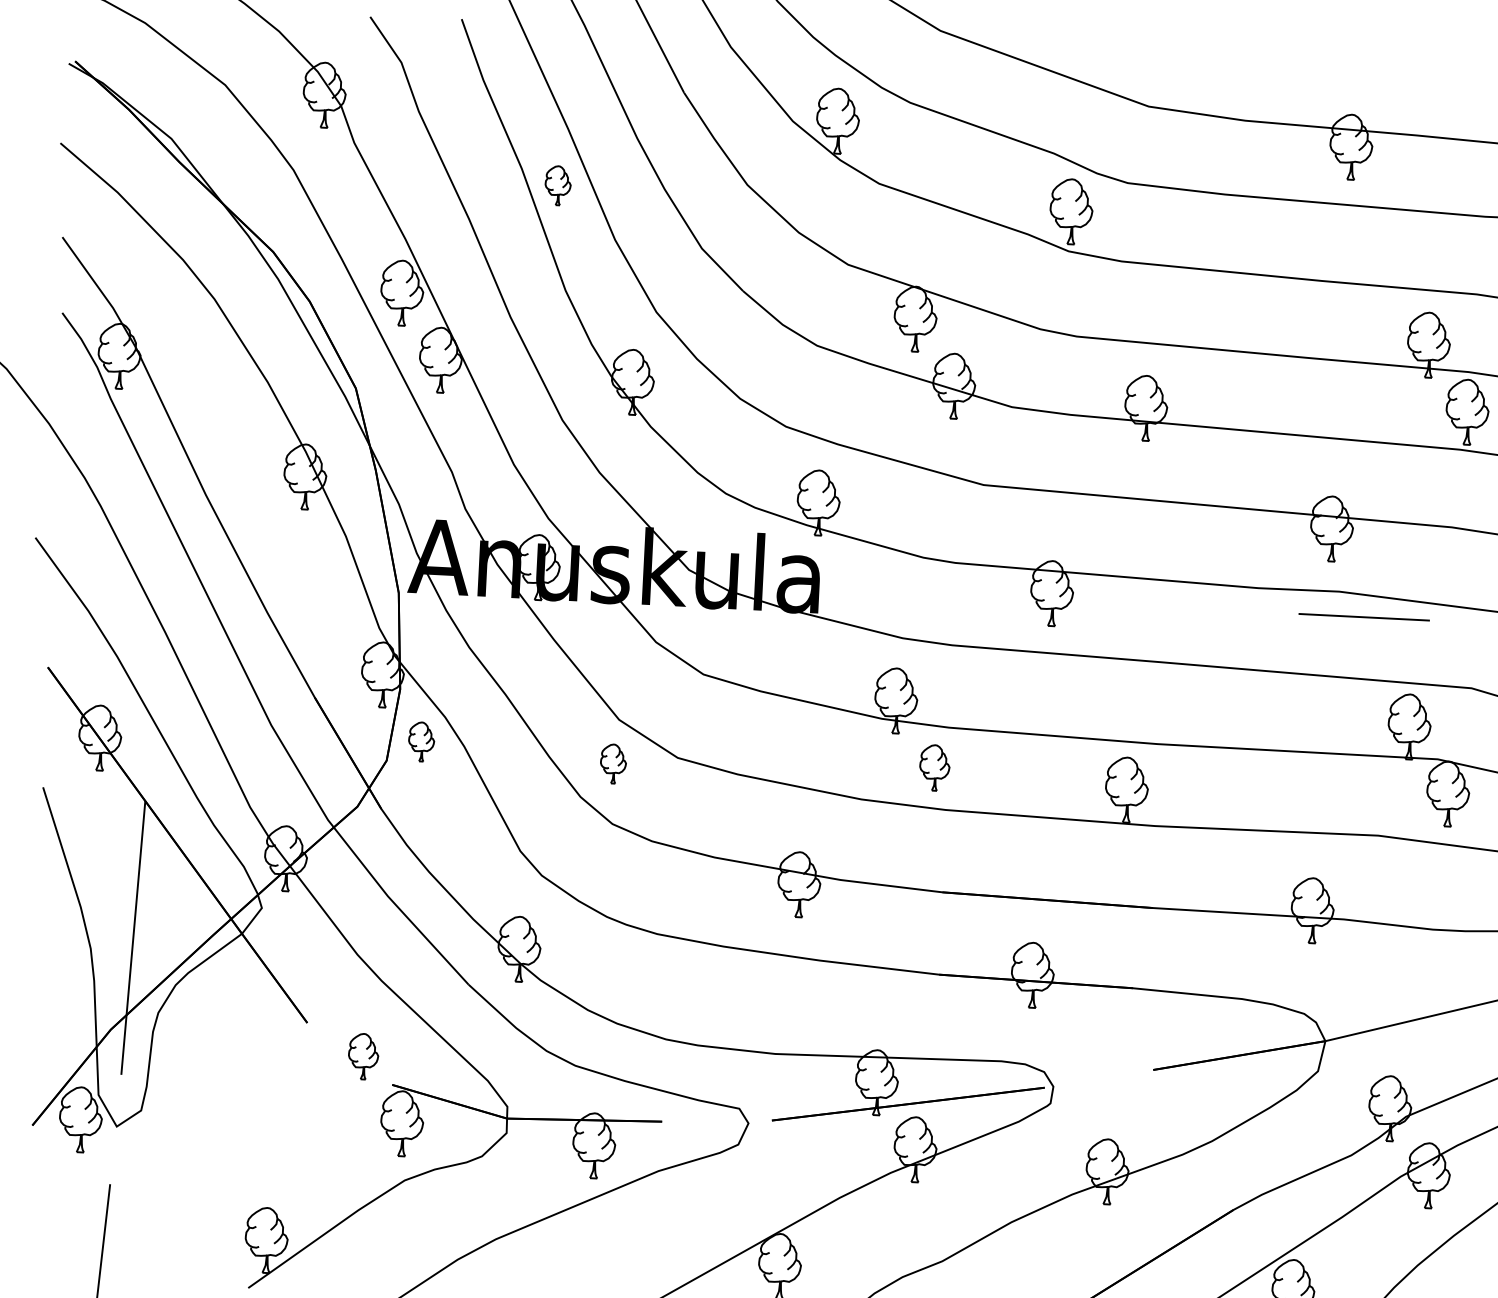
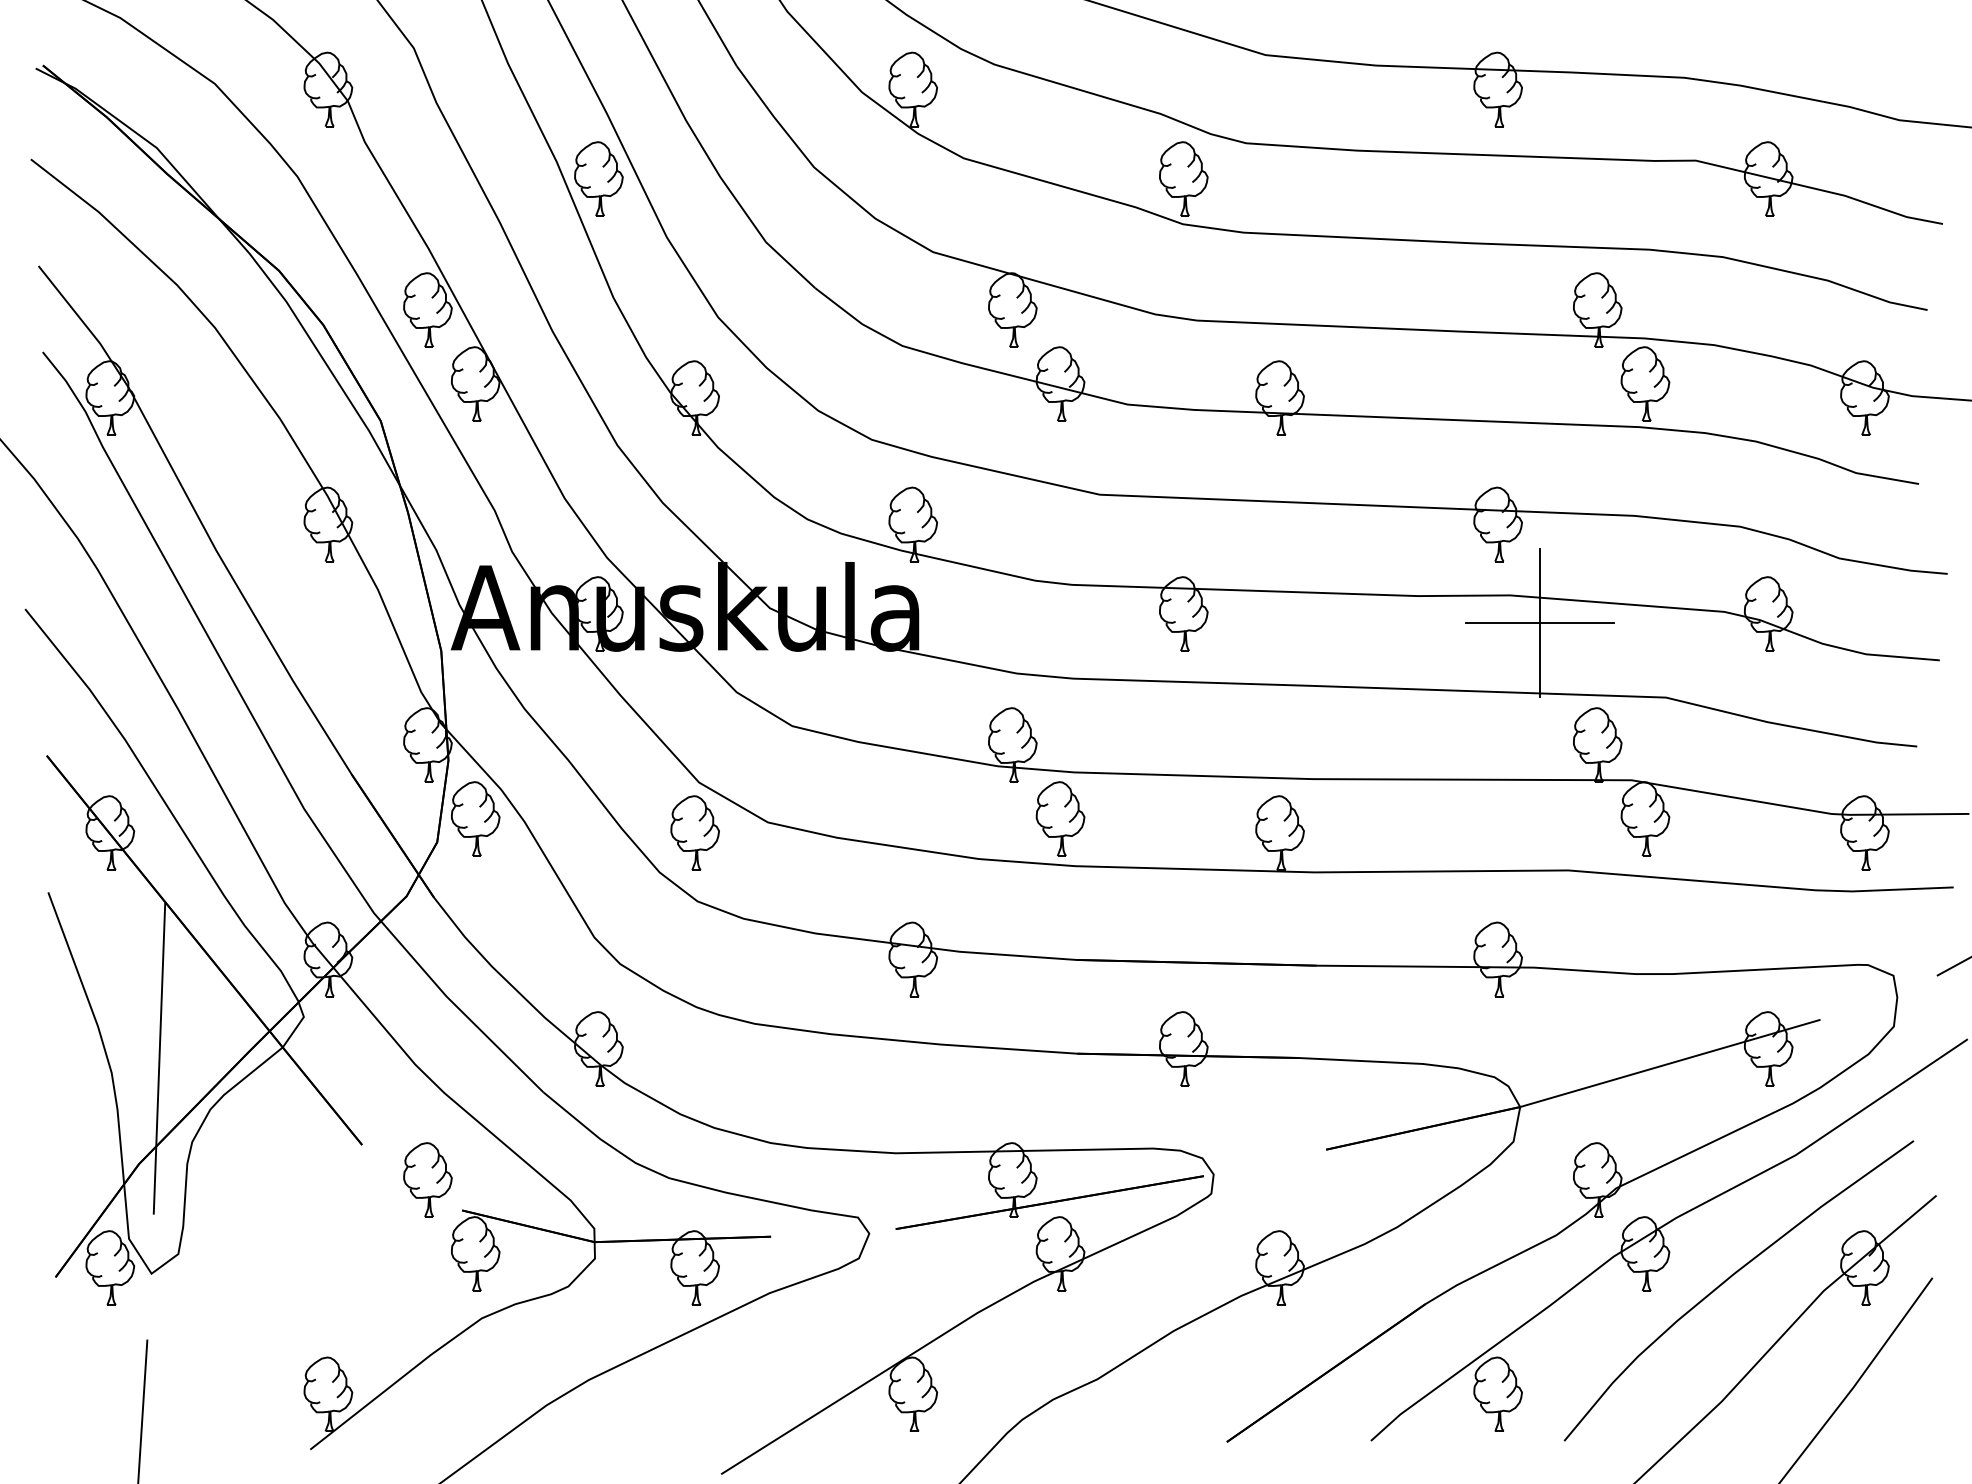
part: (557, 185) -> (598, 178), size x1.67
line: (1363, 616) -> (1539, 622), added
part: (421, 741) -> (475, 818), size x1.67
part: (612, 763) -> (694, 832), size x1.67
part: (934, 767) -> (1060, 818), size x1.43
part: (363, 1056) -> (427, 1179), size x1.43

